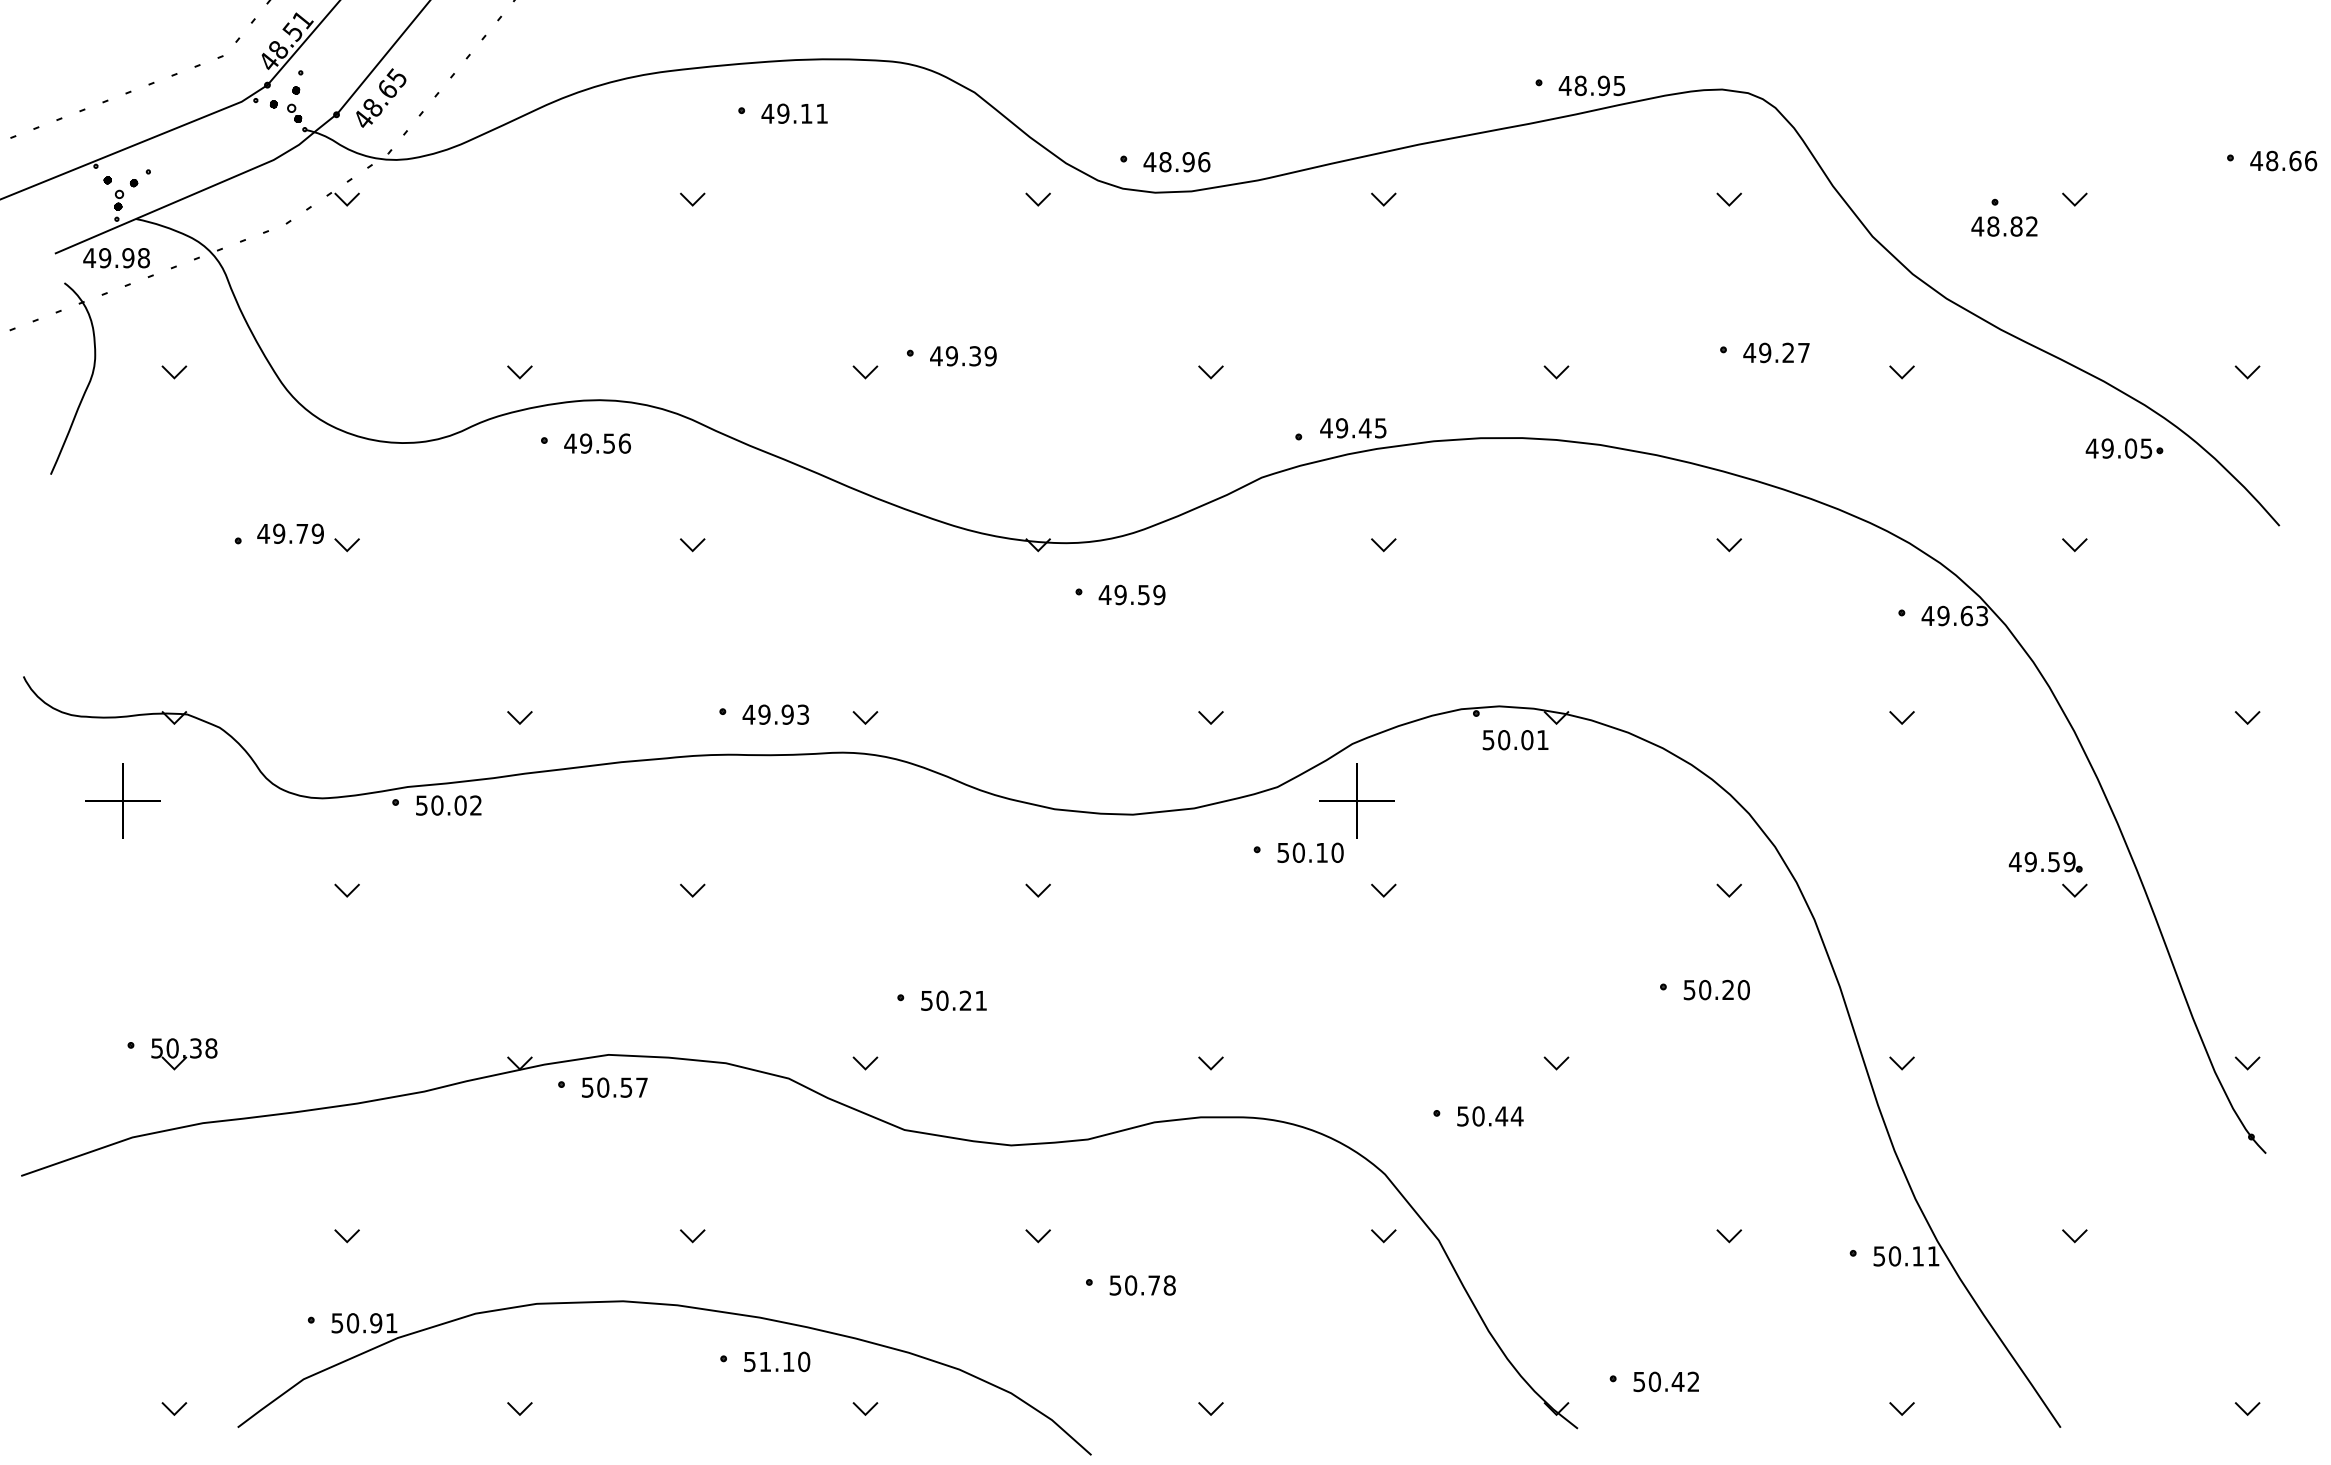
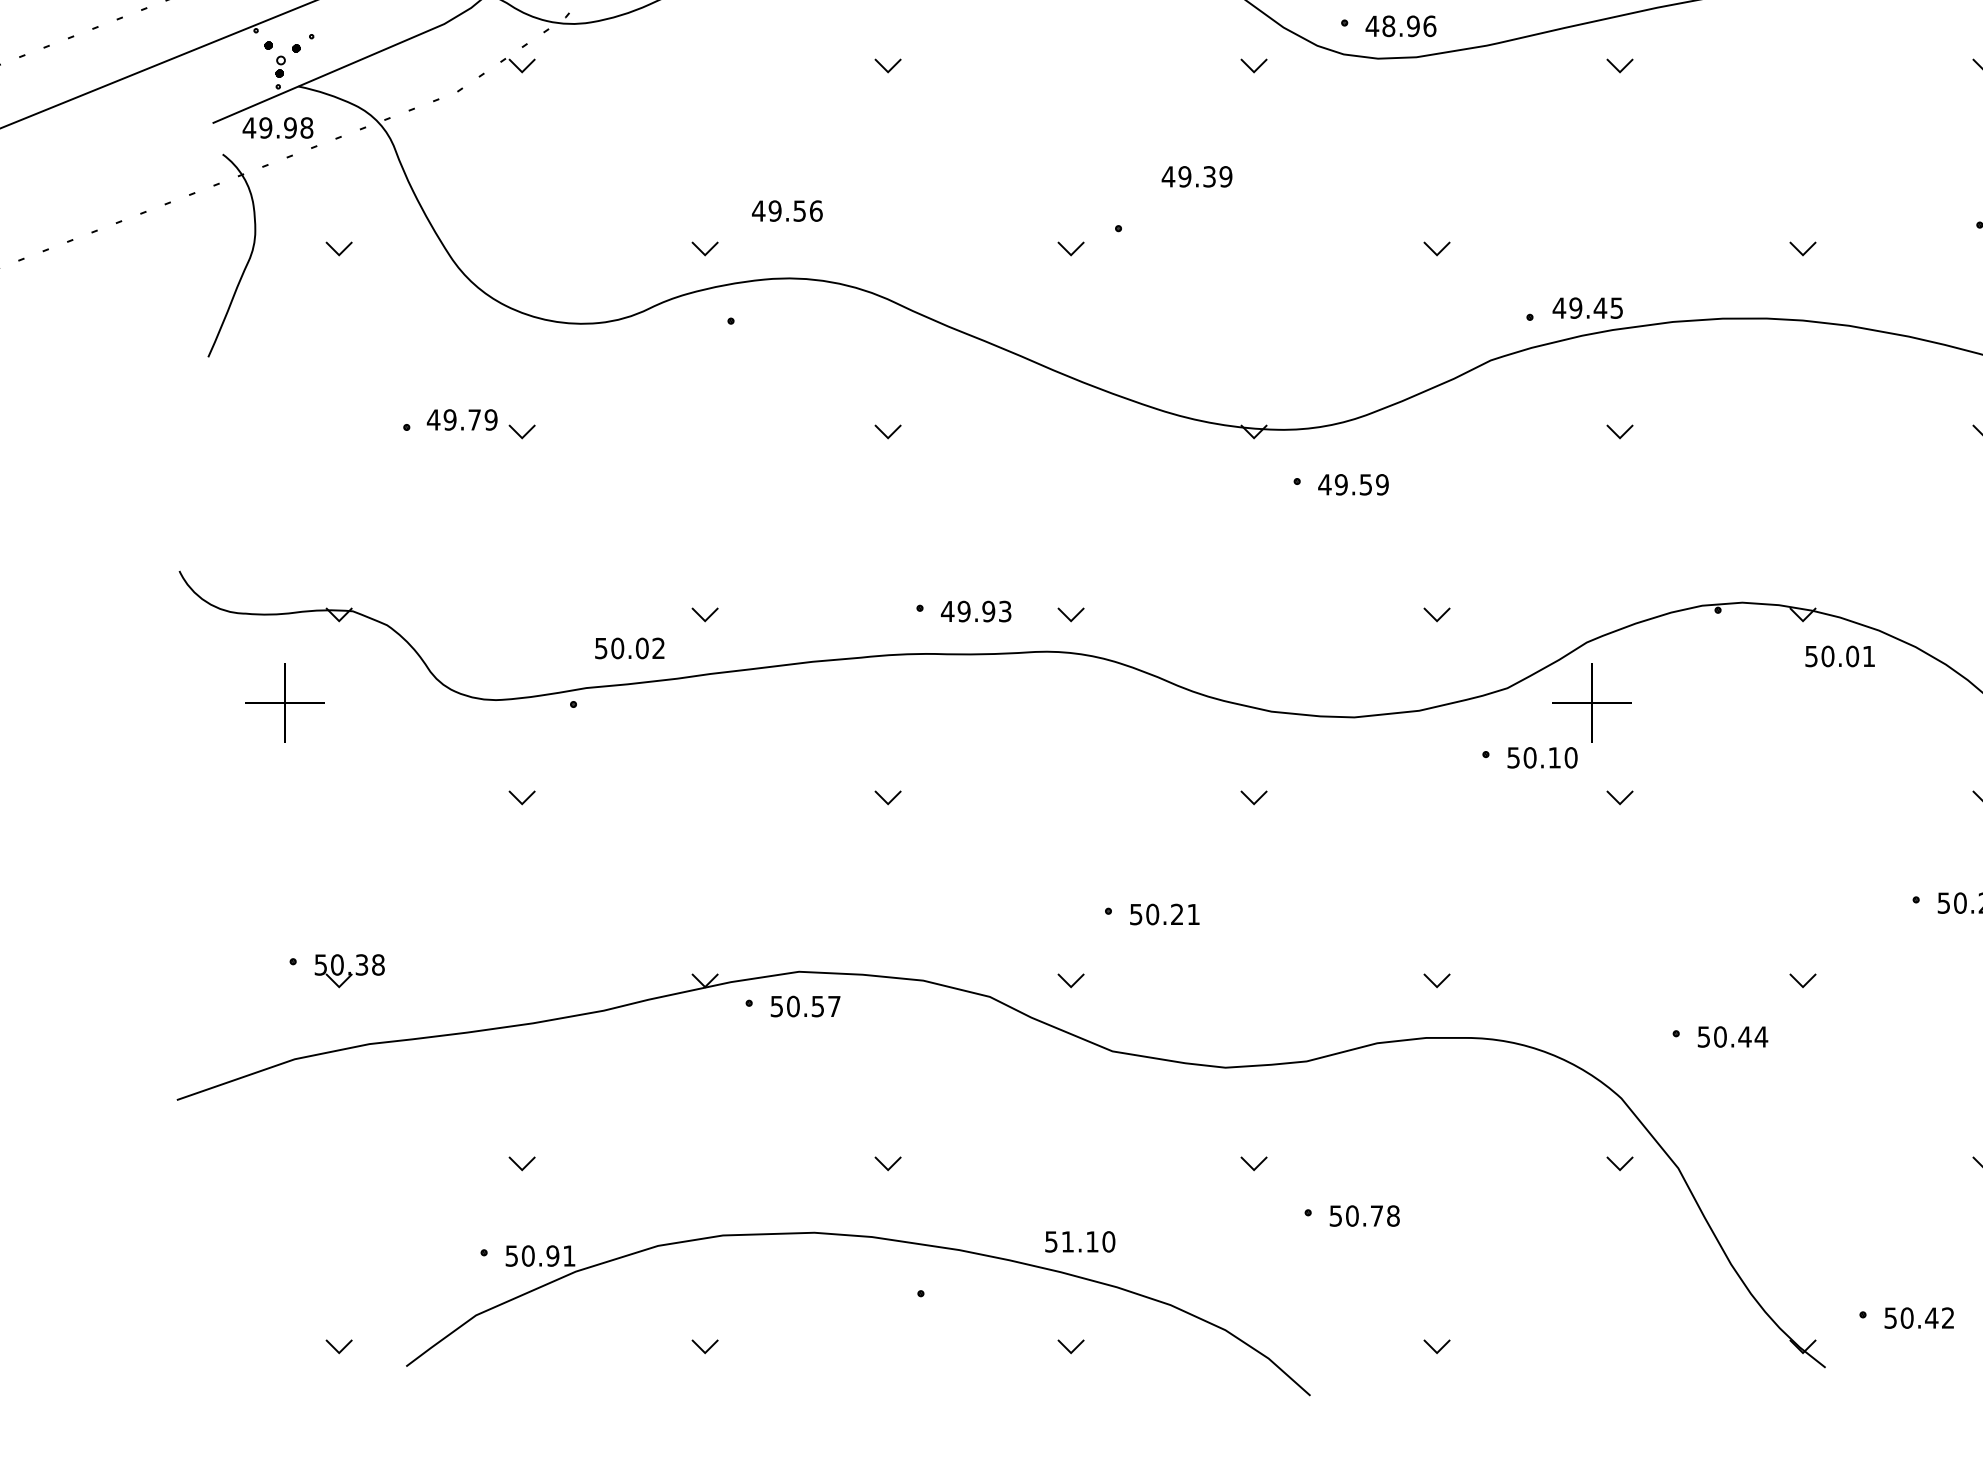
text: (963, 356) -> (1197, 177), moved
text: (597, 443) -> (787, 210), moved
text: (1515, 740) -> (1840, 656), moved
text: (448, 805) -> (629, 648), moved
text: (777, 1361) -> (1080, 1241), moved

